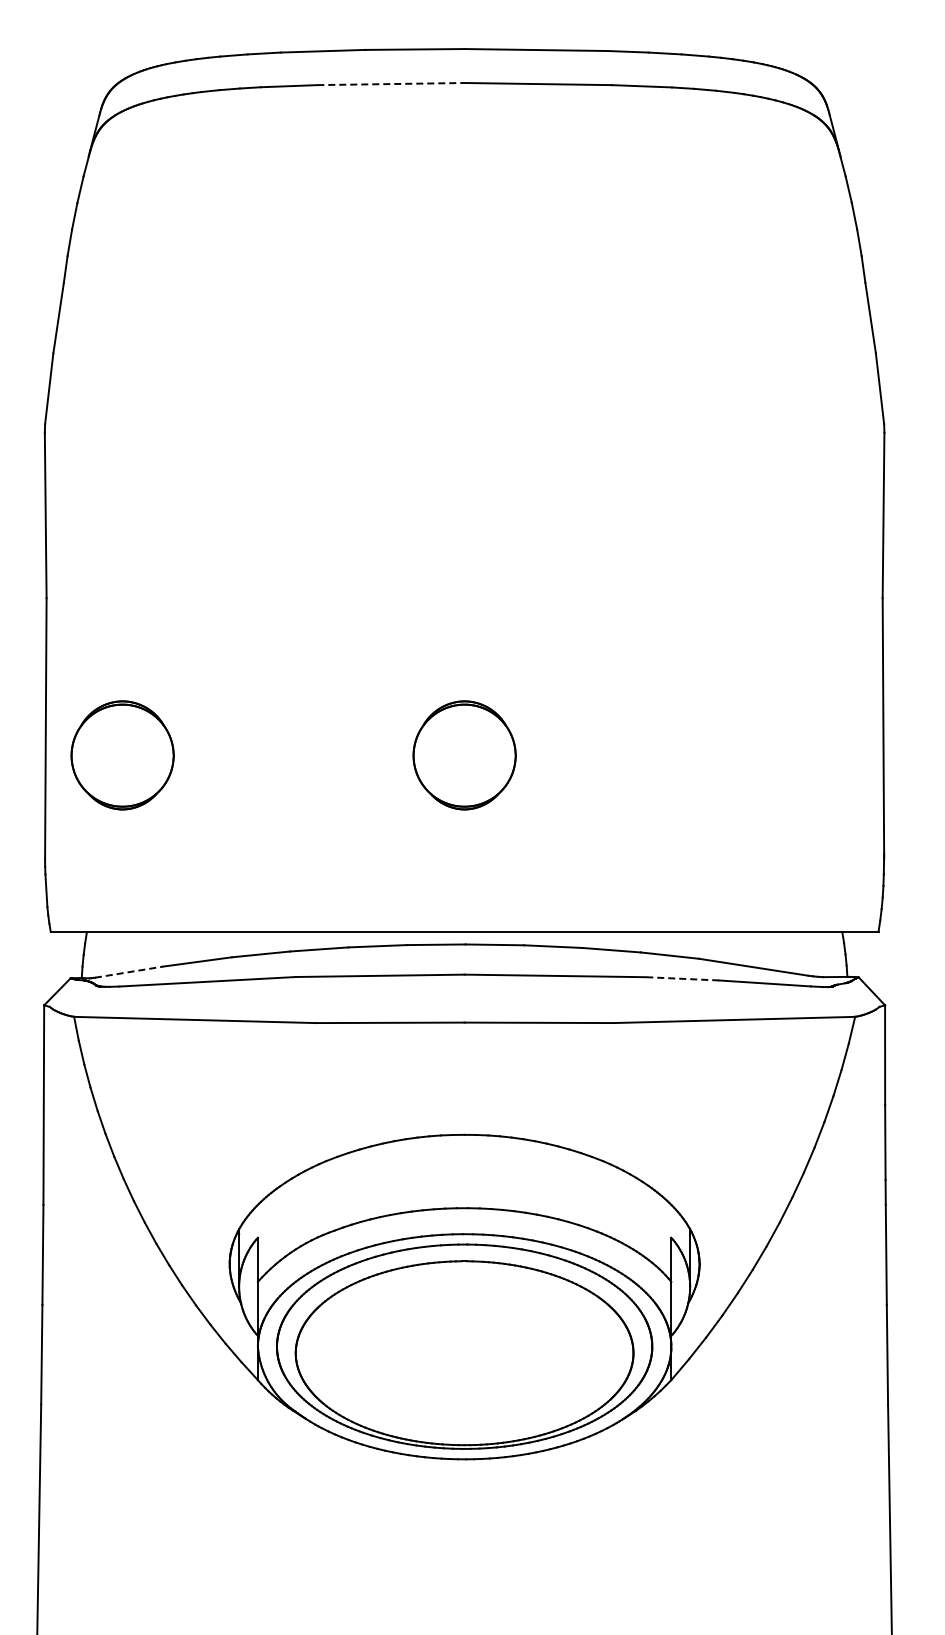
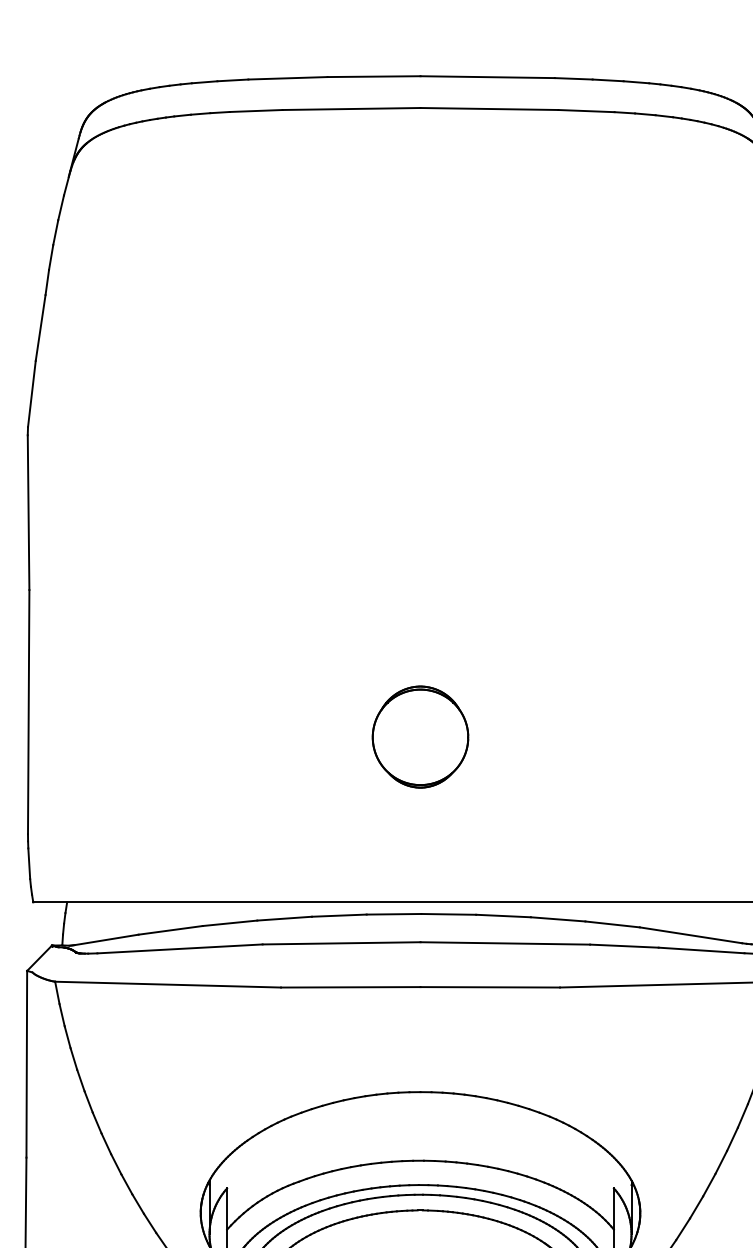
line: (390, 84) -> (351, 109), dashed -> solid
part: (122, 755) -> (100, 737), removed
line: (129, 972) -> (106, 940), dashed -> solid
line: (682, 978) -> (624, 945), dashed -> solid

